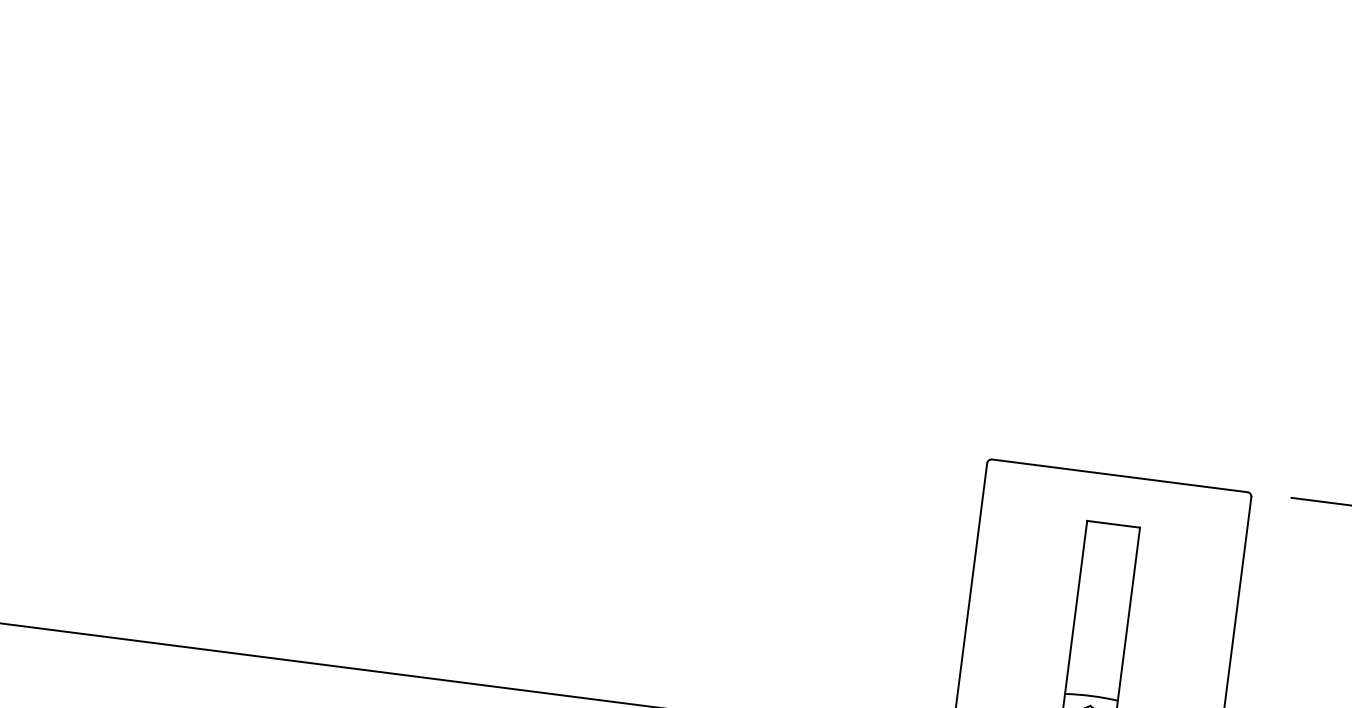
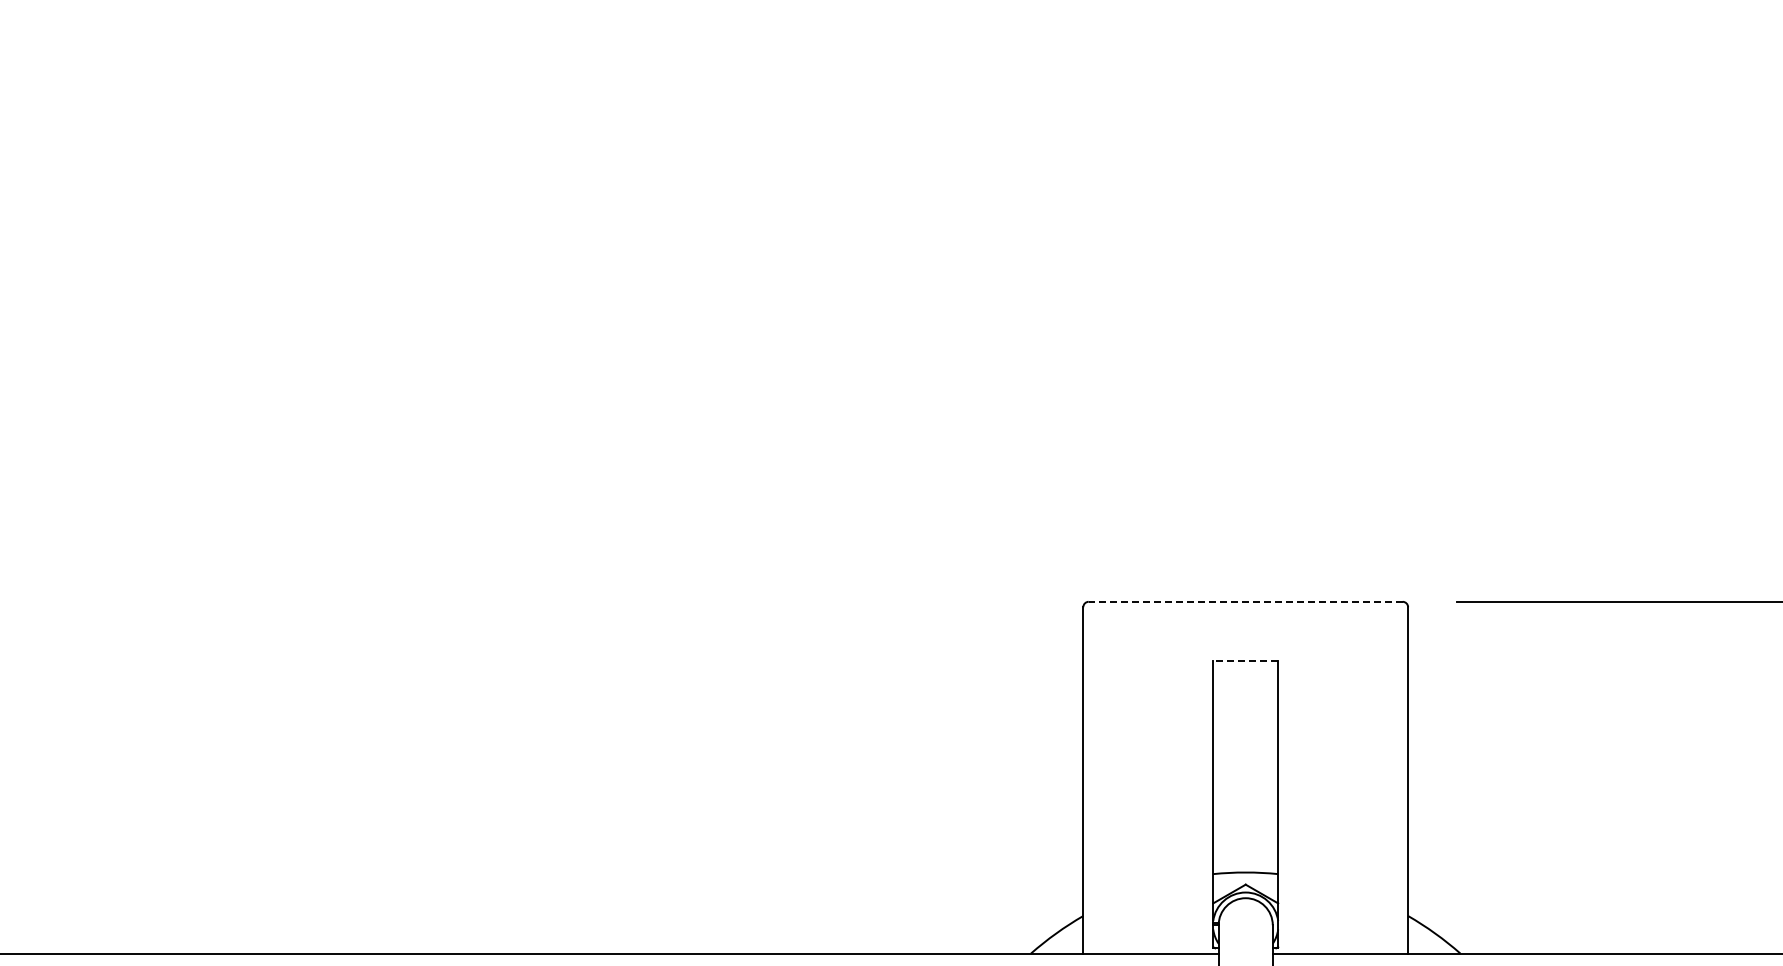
line: (1119, 475) -> (1245, 601), solid -> dashed
line: (1113, 524) -> (1245, 661), solid -> dashed

